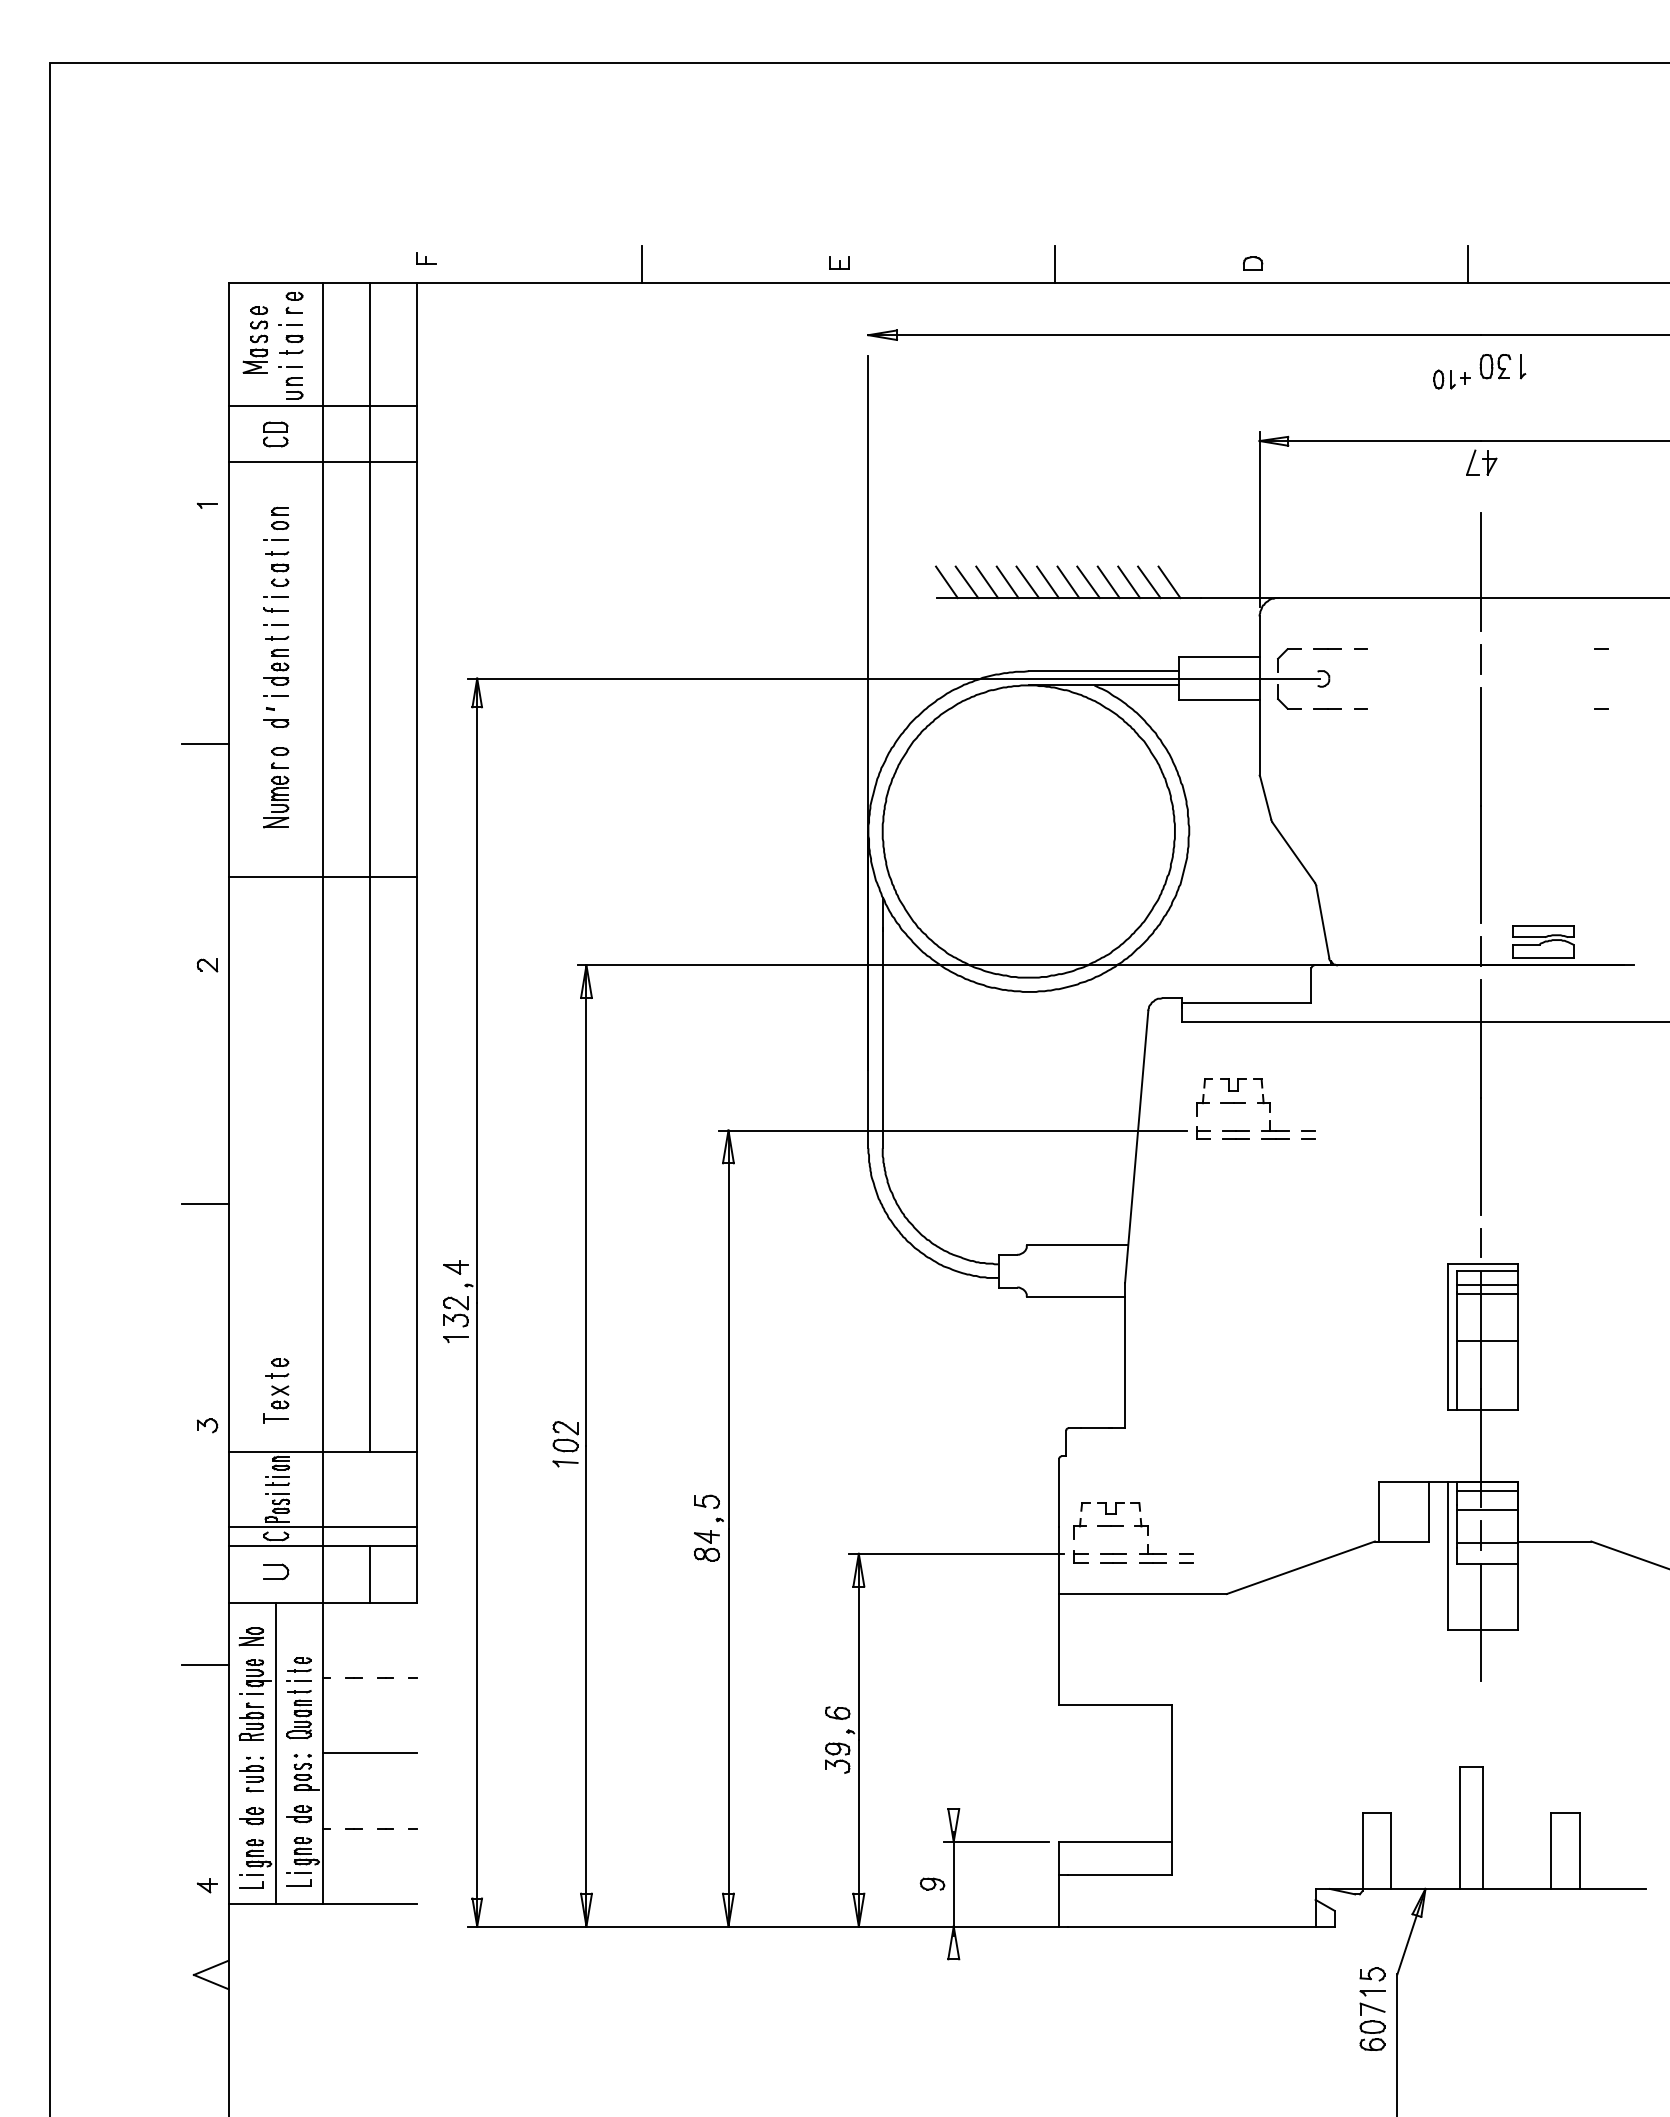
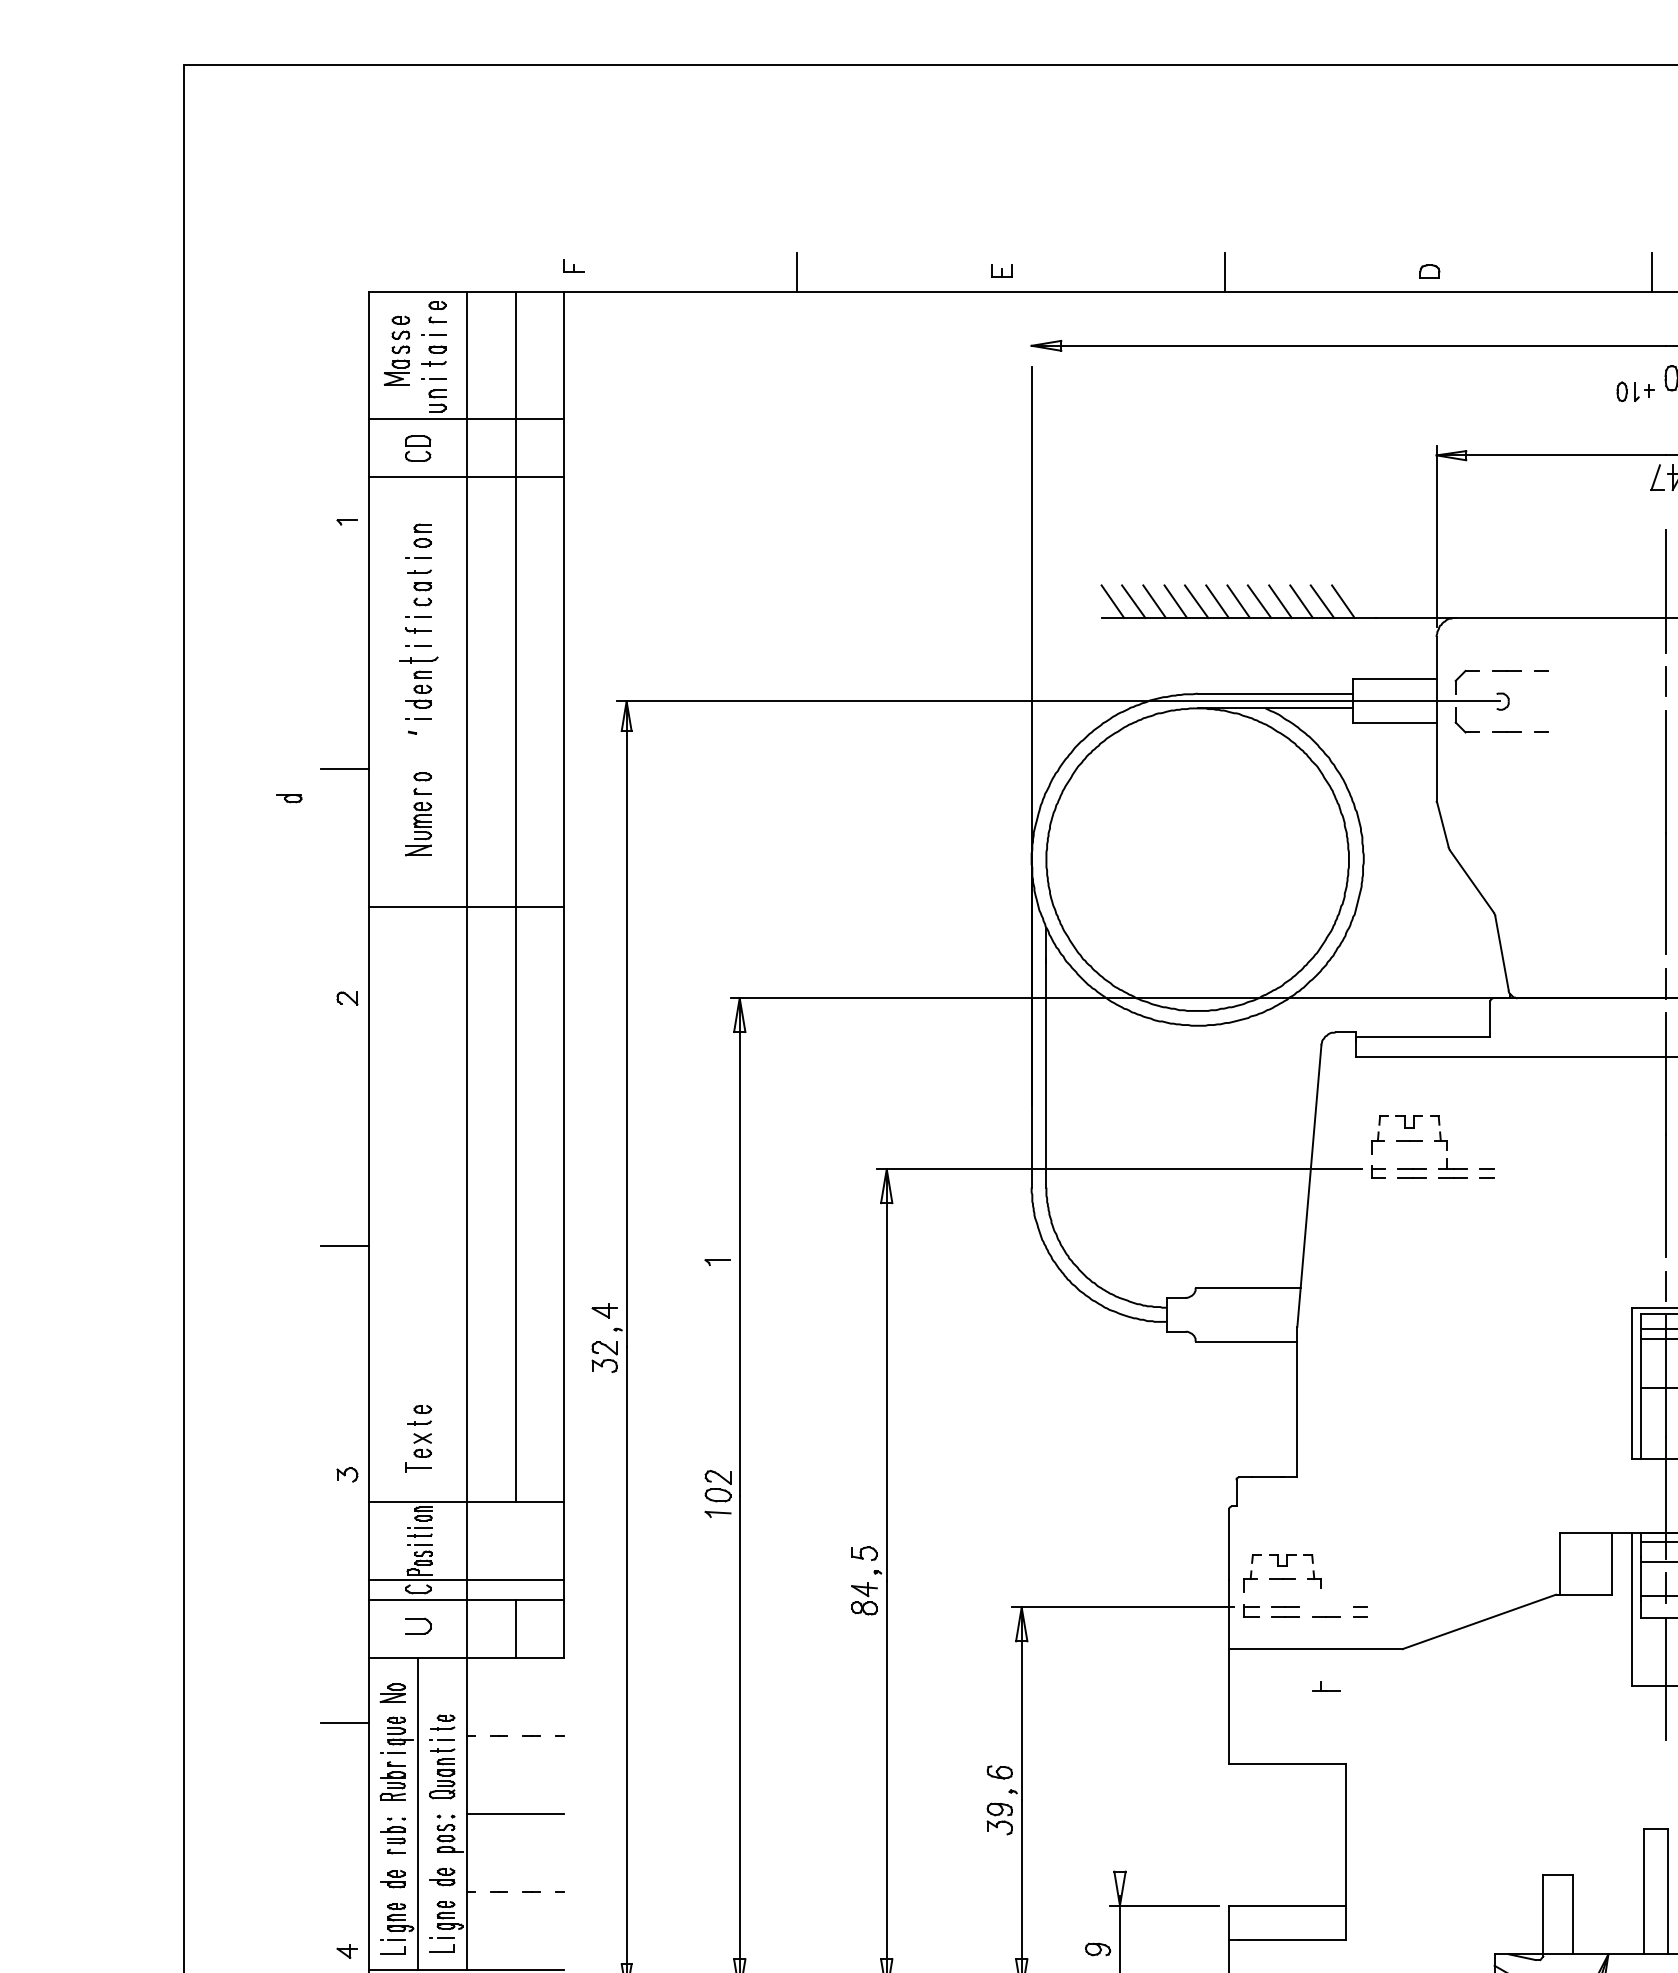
part: (277, 637) -> (419, 658), size x1.6
part: (276, 723) -> (289, 798), moved
part: (455, 1339) -> (716, 1262), moved
part: (1152, 1549) -> (1325, 1686), moved

